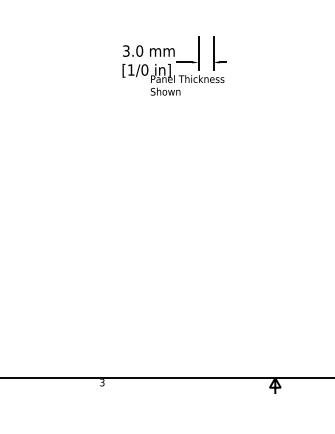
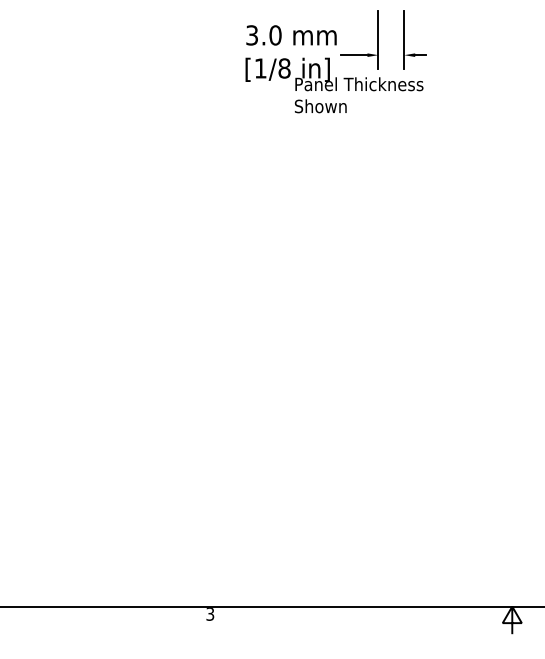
text: (144, 69) -> (283, 67), [1/0 -> [1/8

